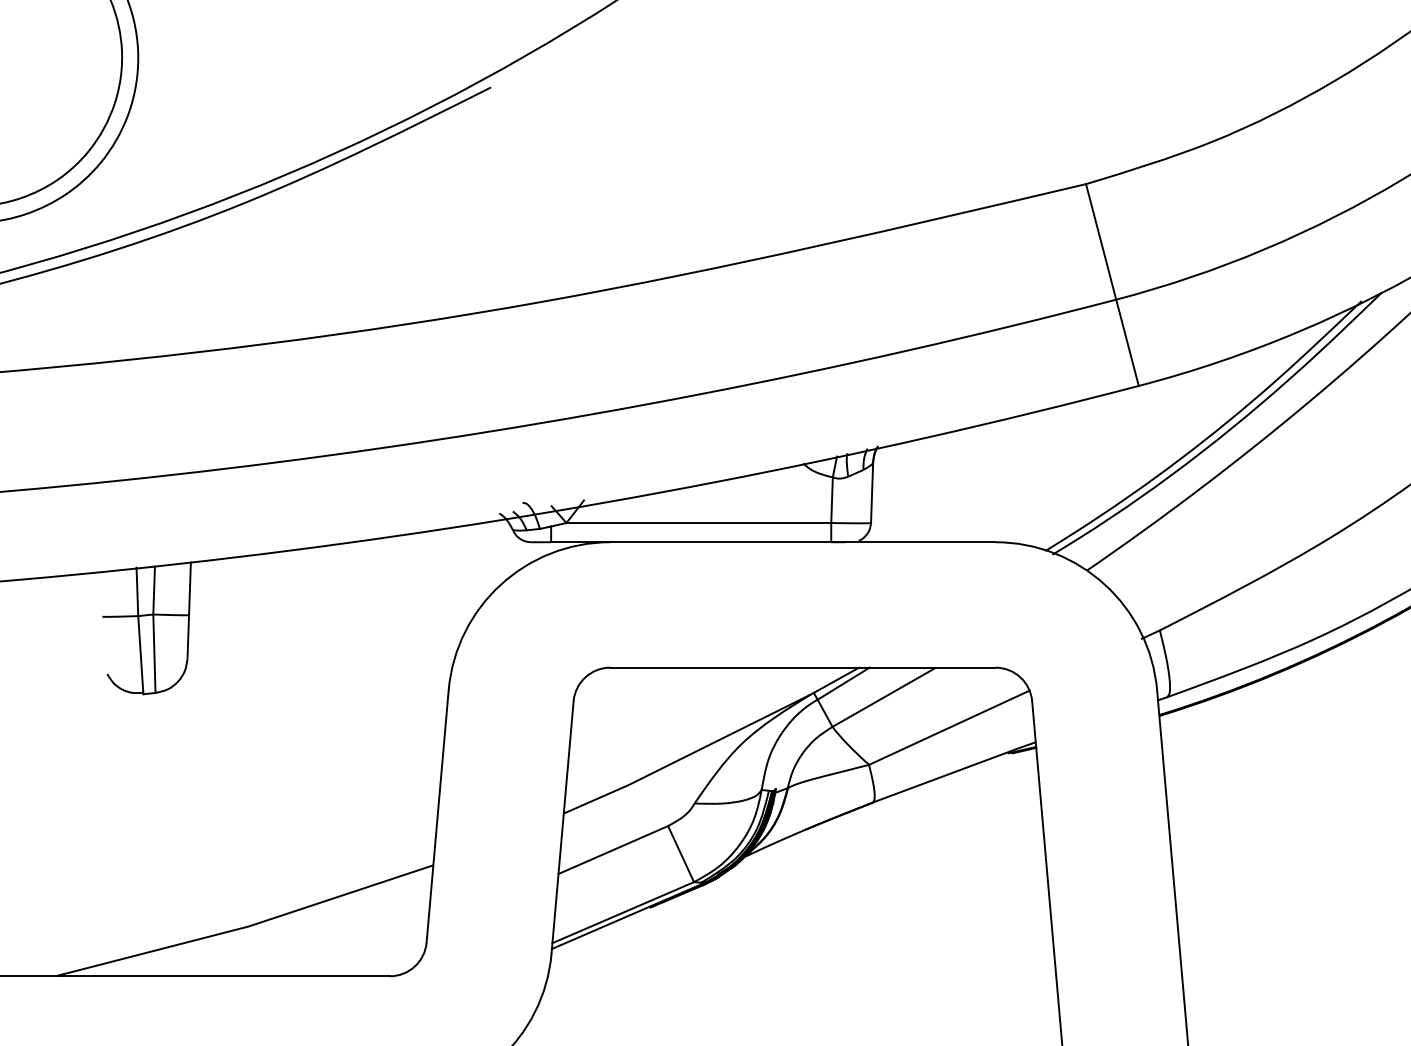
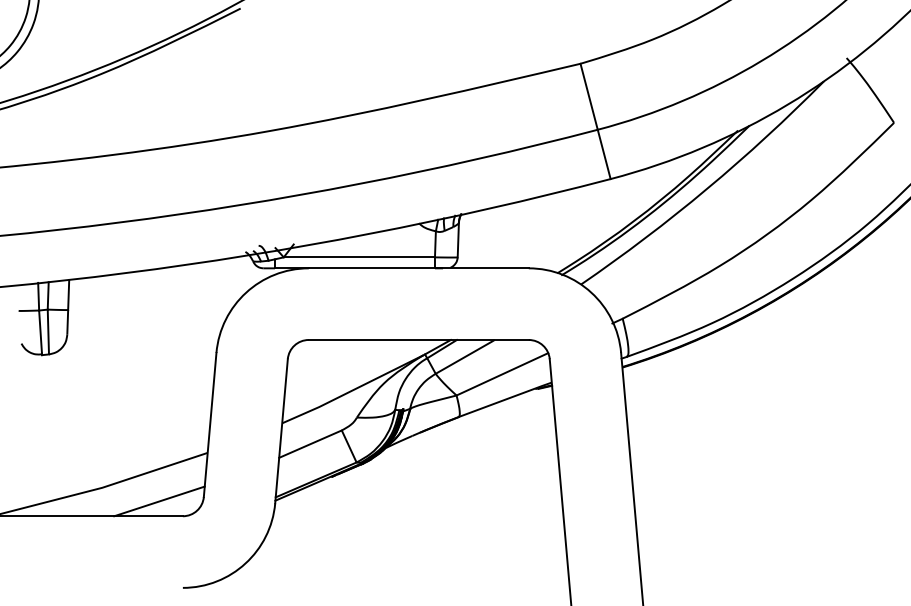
line: (348, 950) -> (159, 501), added

